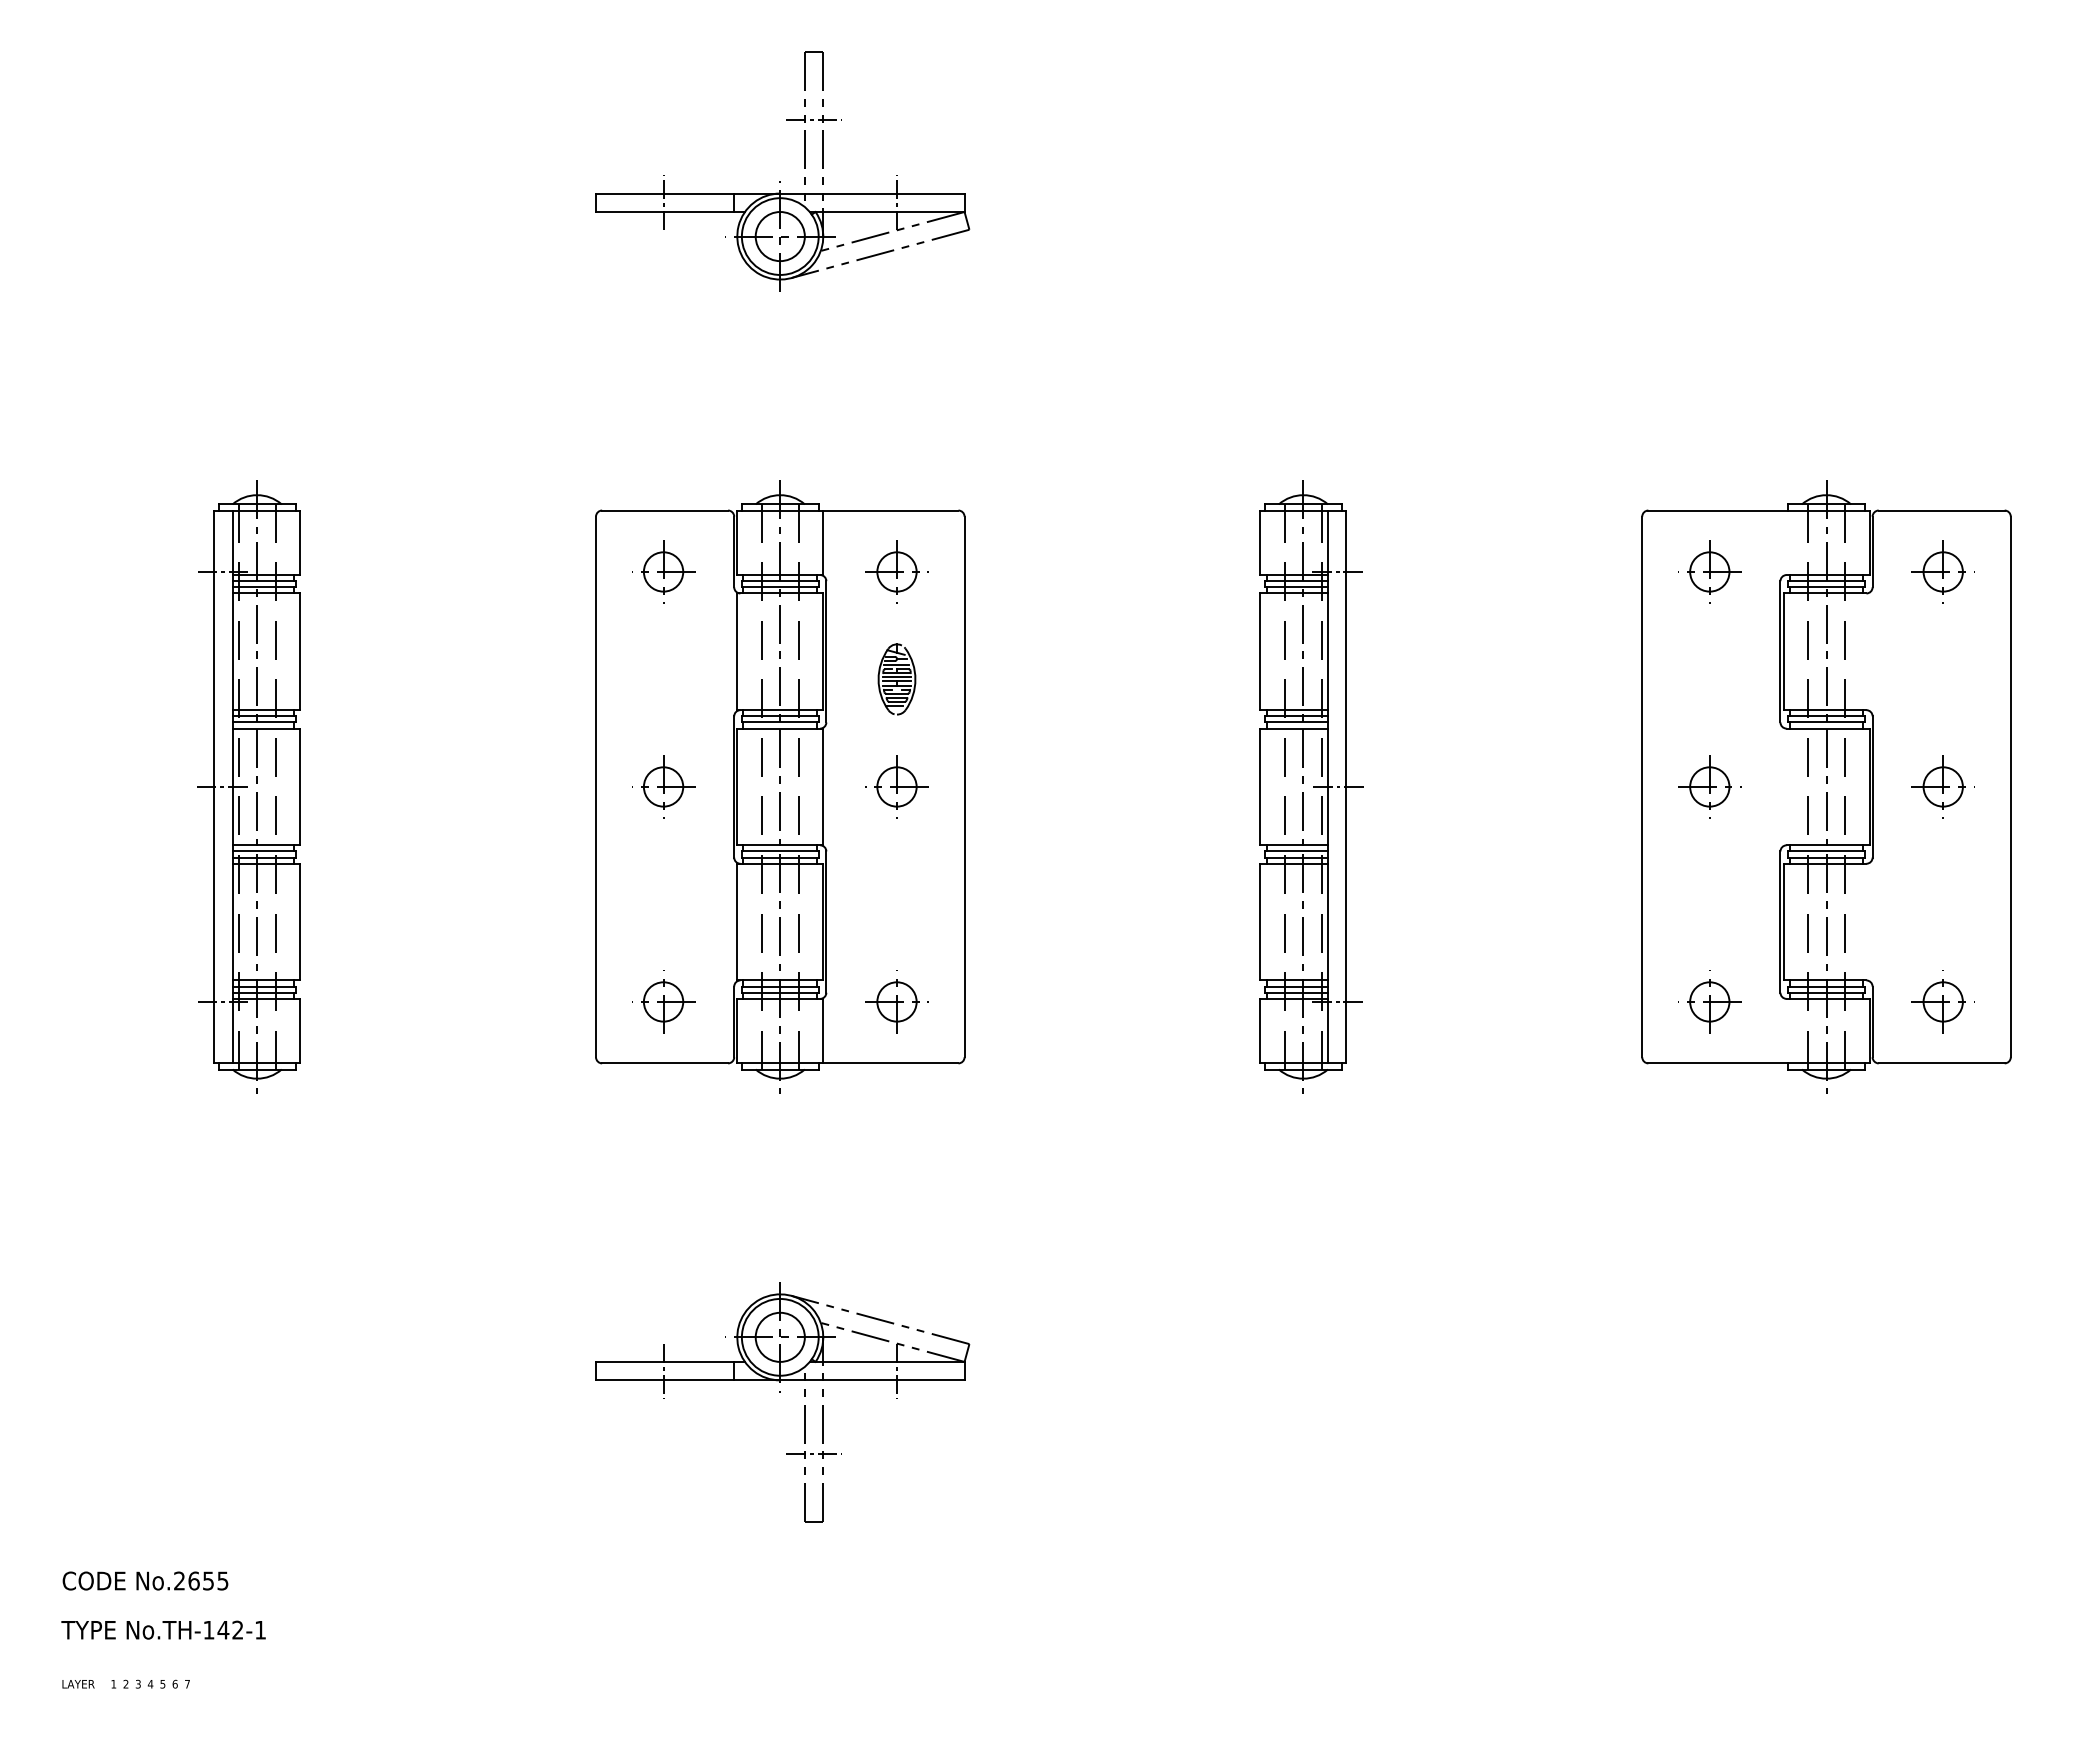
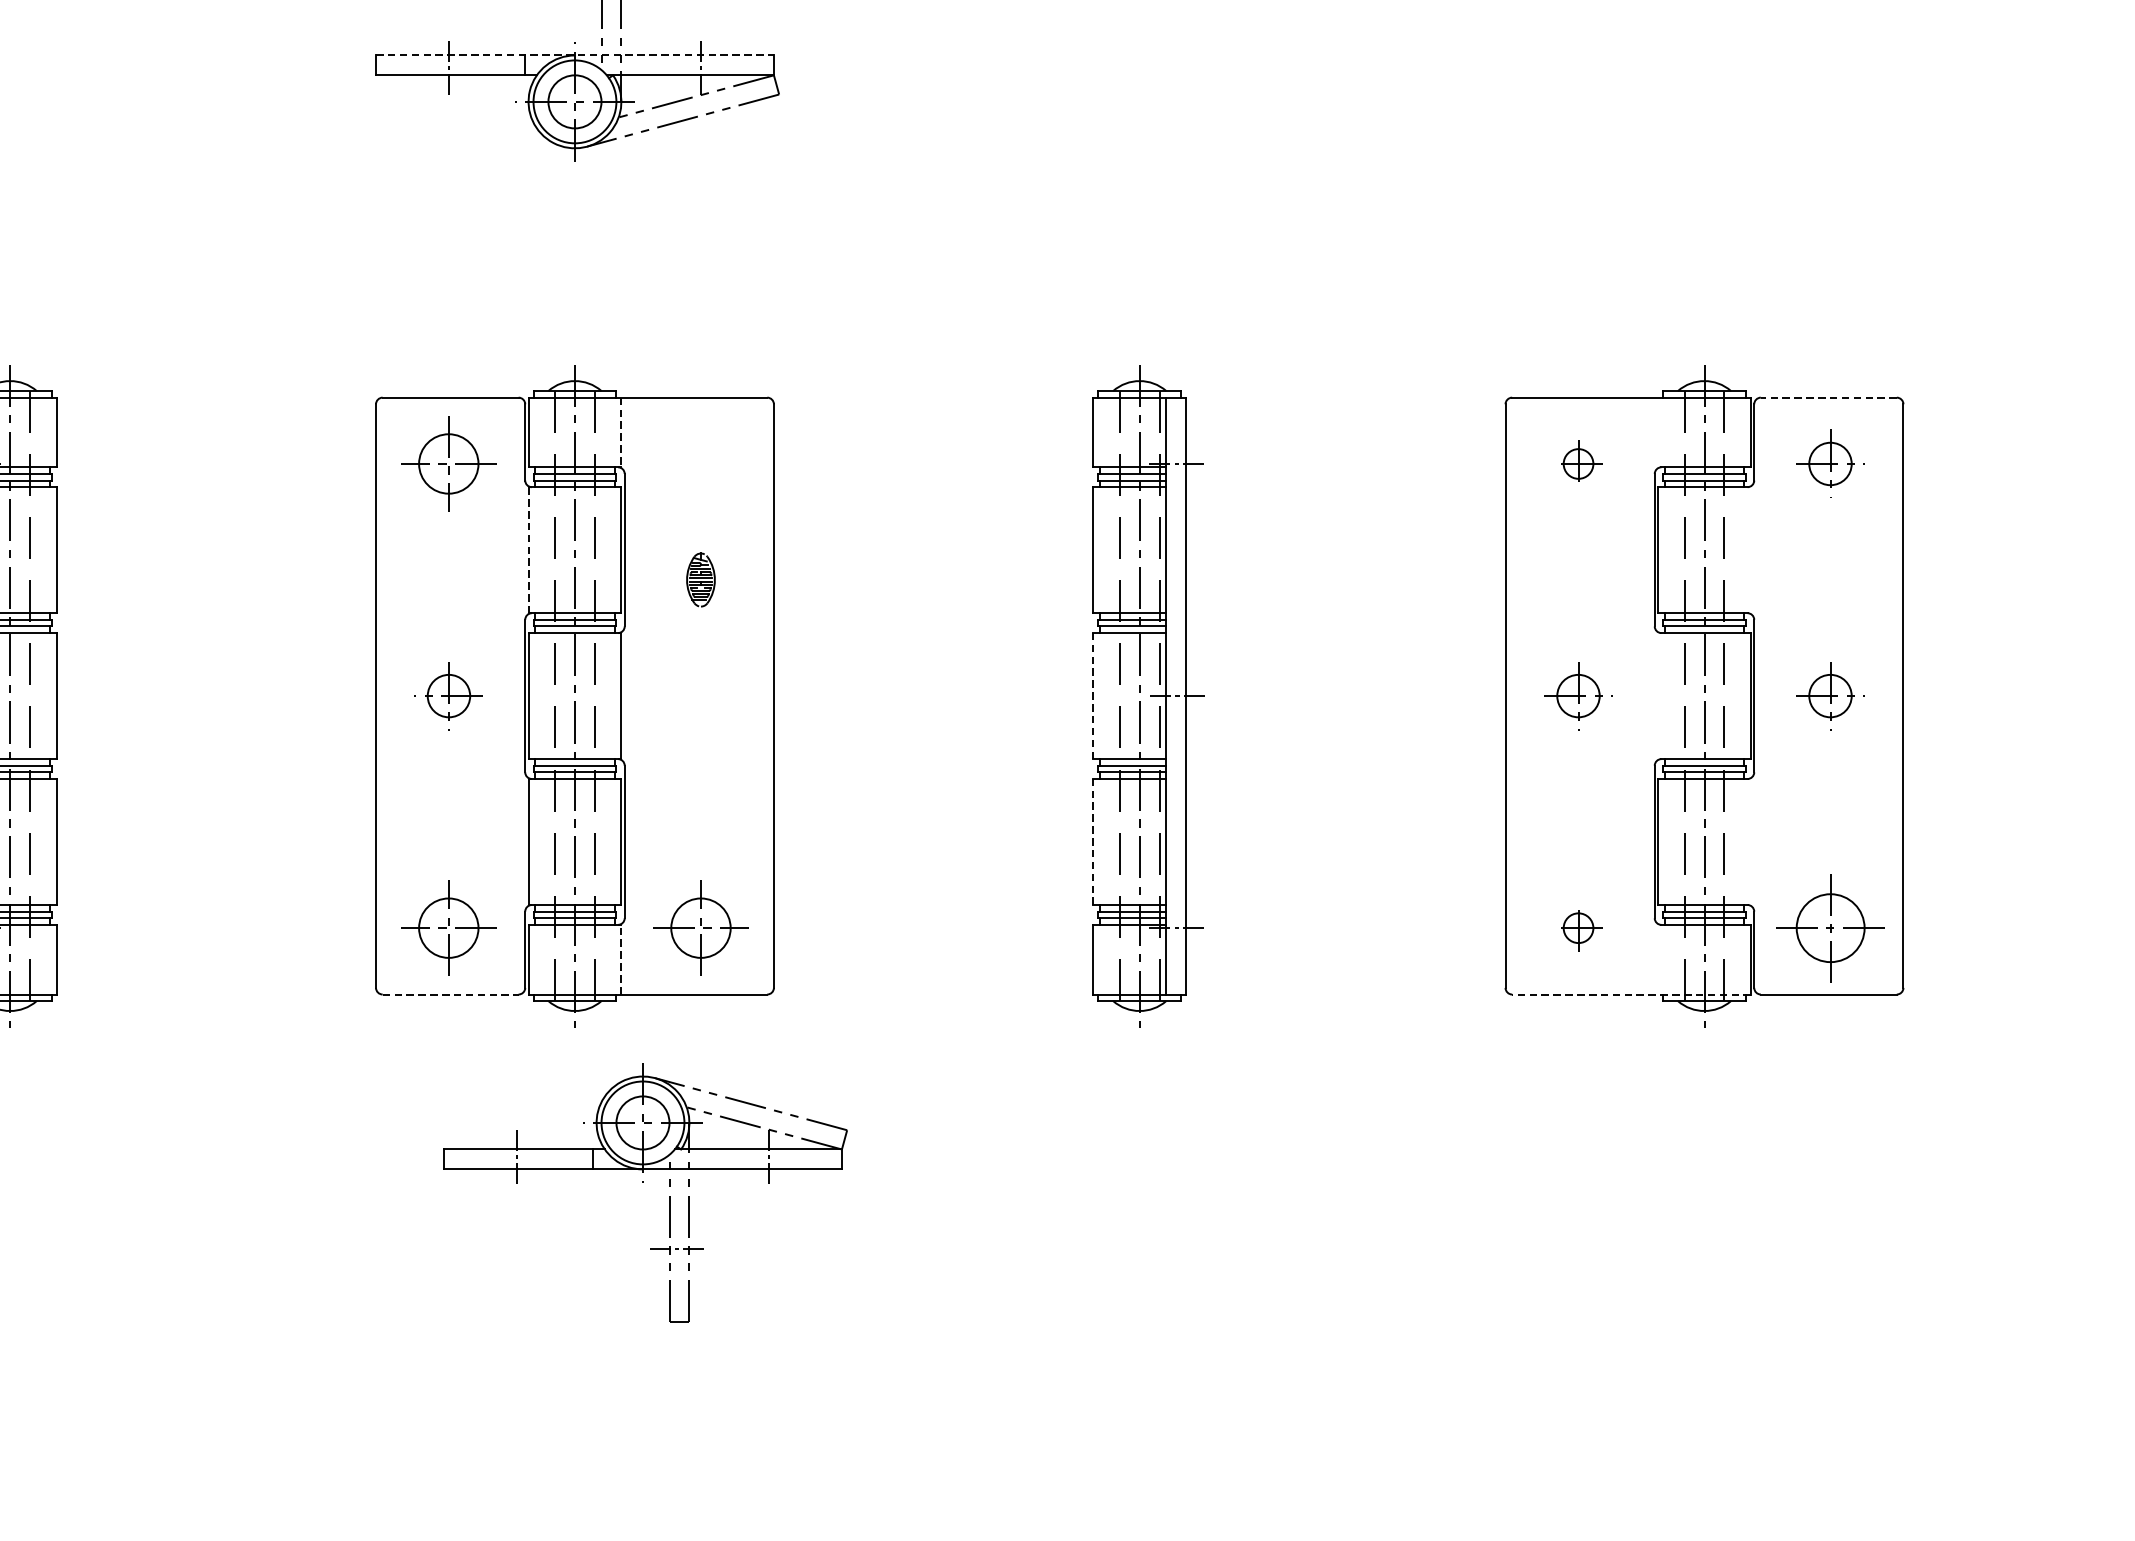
line: (780, 193) -> (575, 55), solid -> dashed
line: (1941, 510) -> (1828, 397), solid -> dashed
line: (823, 543) -> (621, 433), solid -> dashed
part: (663, 571) -> (448, 463), size x1.4
part: (896, 571) -> (700, 463), removed
part: (1709, 571) -> (1578, 463), size x0.7
line: (737, 652) -> (528, 550), solid -> dashed
part: (896, 679) -> (700, 580), size x0.7
part: (896, 786) -> (700, 695), removed
line: (1260, 786) -> (1093, 695), solid -> dashed
line: (1260, 921) -> (1093, 841), solid -> dashed
part: (663, 1001) -> (448, 927), size x1.4
part: (896, 1001) -> (700, 927), size x1.4
part: (1709, 1001) -> (1578, 927), size x0.7
part: (1942, 1001) -> (1829, 927), size x1.6
line: (823, 1030) -> (621, 959), solid -> dashed
line: (665, 1063) -> (451, 994), solid -> dashed
line: (1758, 1063) -> (1631, 994), solid -> dashed
part: (780, 1392) -> (643, 1182), moved

